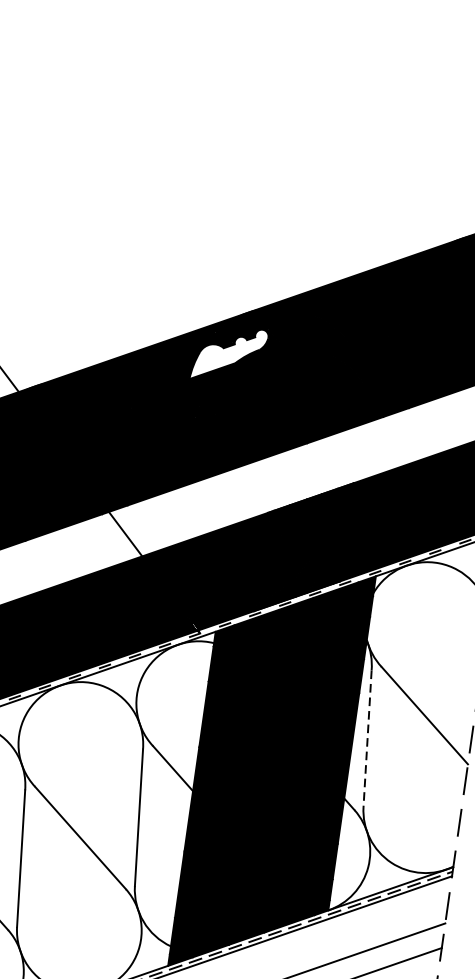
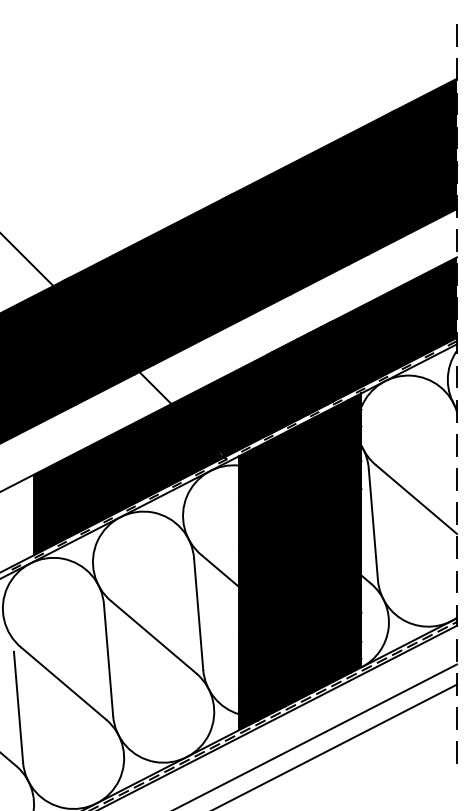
fill: (229, 355) -> (218, 232), added
line: (367, 738) -> (373, 524), dashed -> solid

